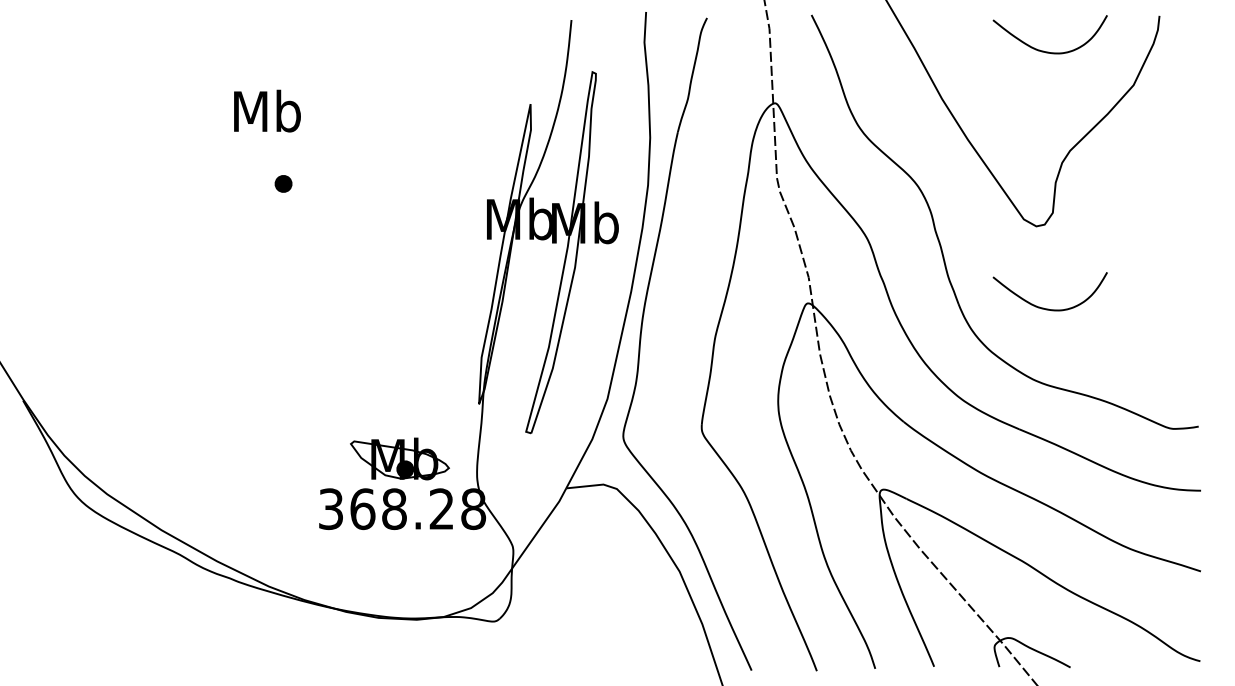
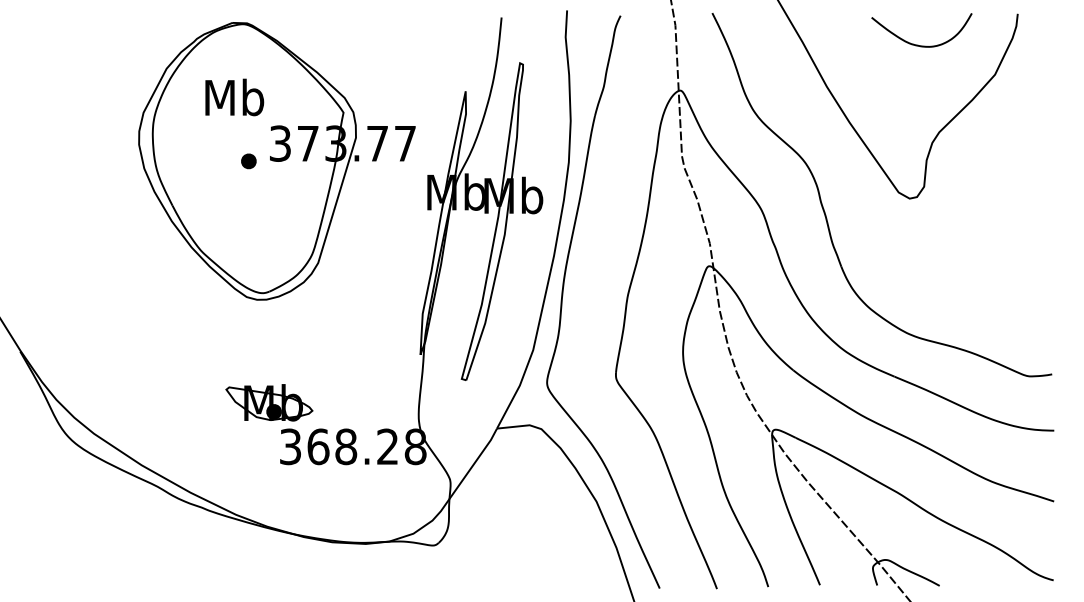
part: (315, 183) -> (276, 160), added
curve: (1048, 308) -> (920, 270), removed
part: (399, 458) -> (269, 402), moved

